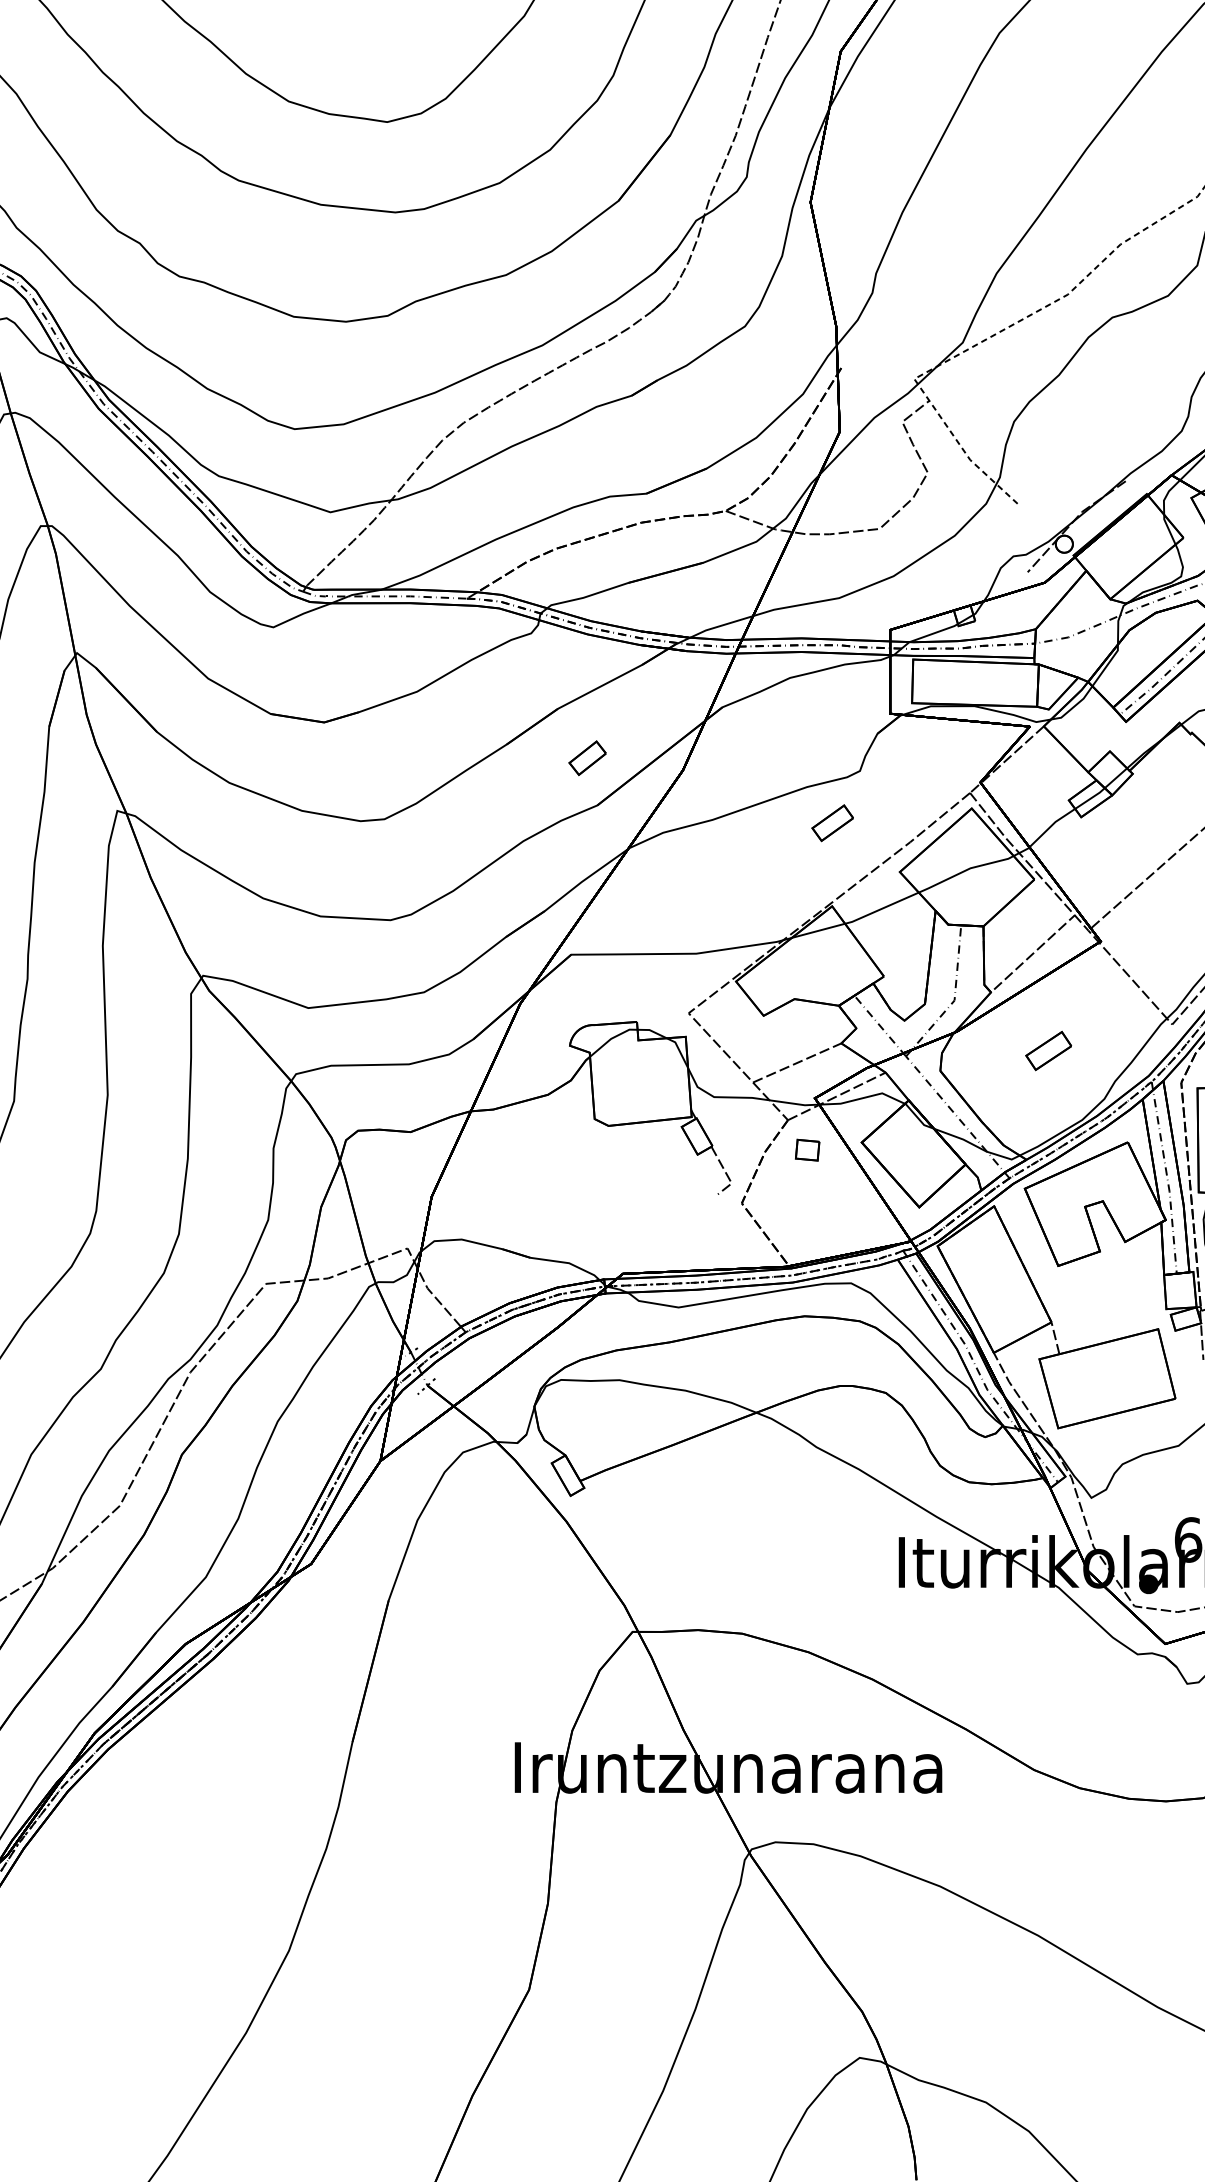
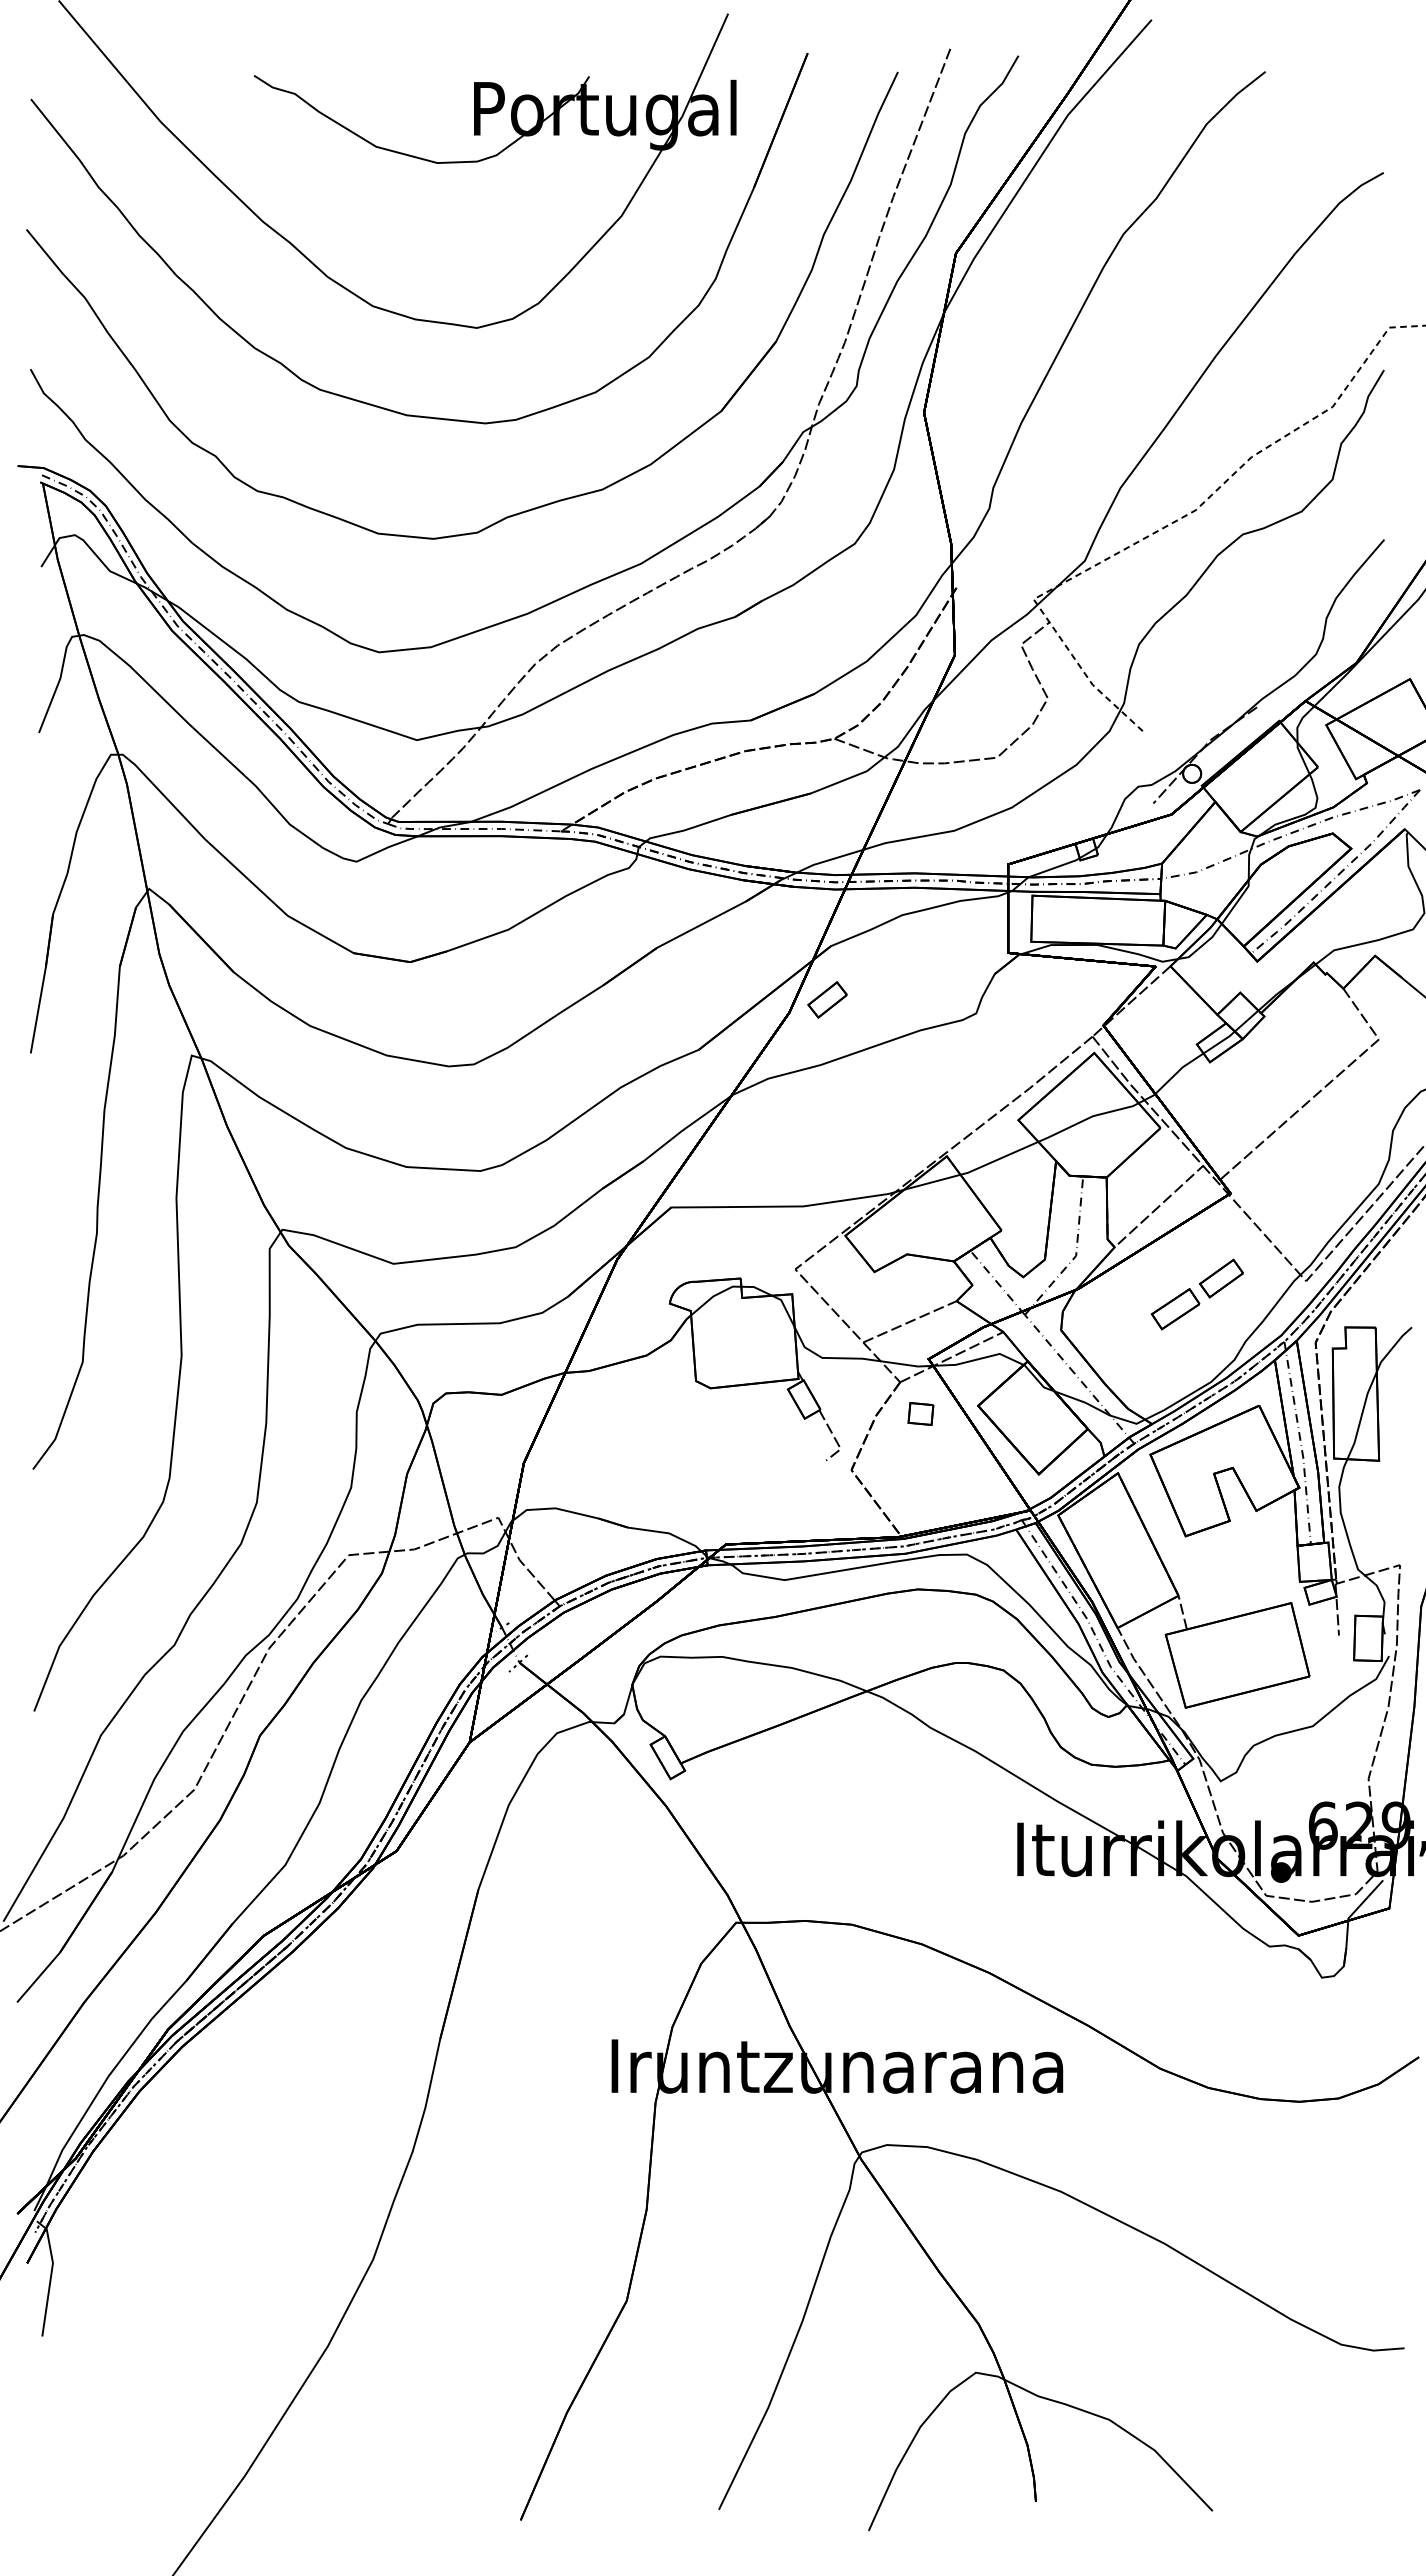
part: (587, 757) -> (827, 999), moved
part: (831, 823) -> (1220, 1278), moved

